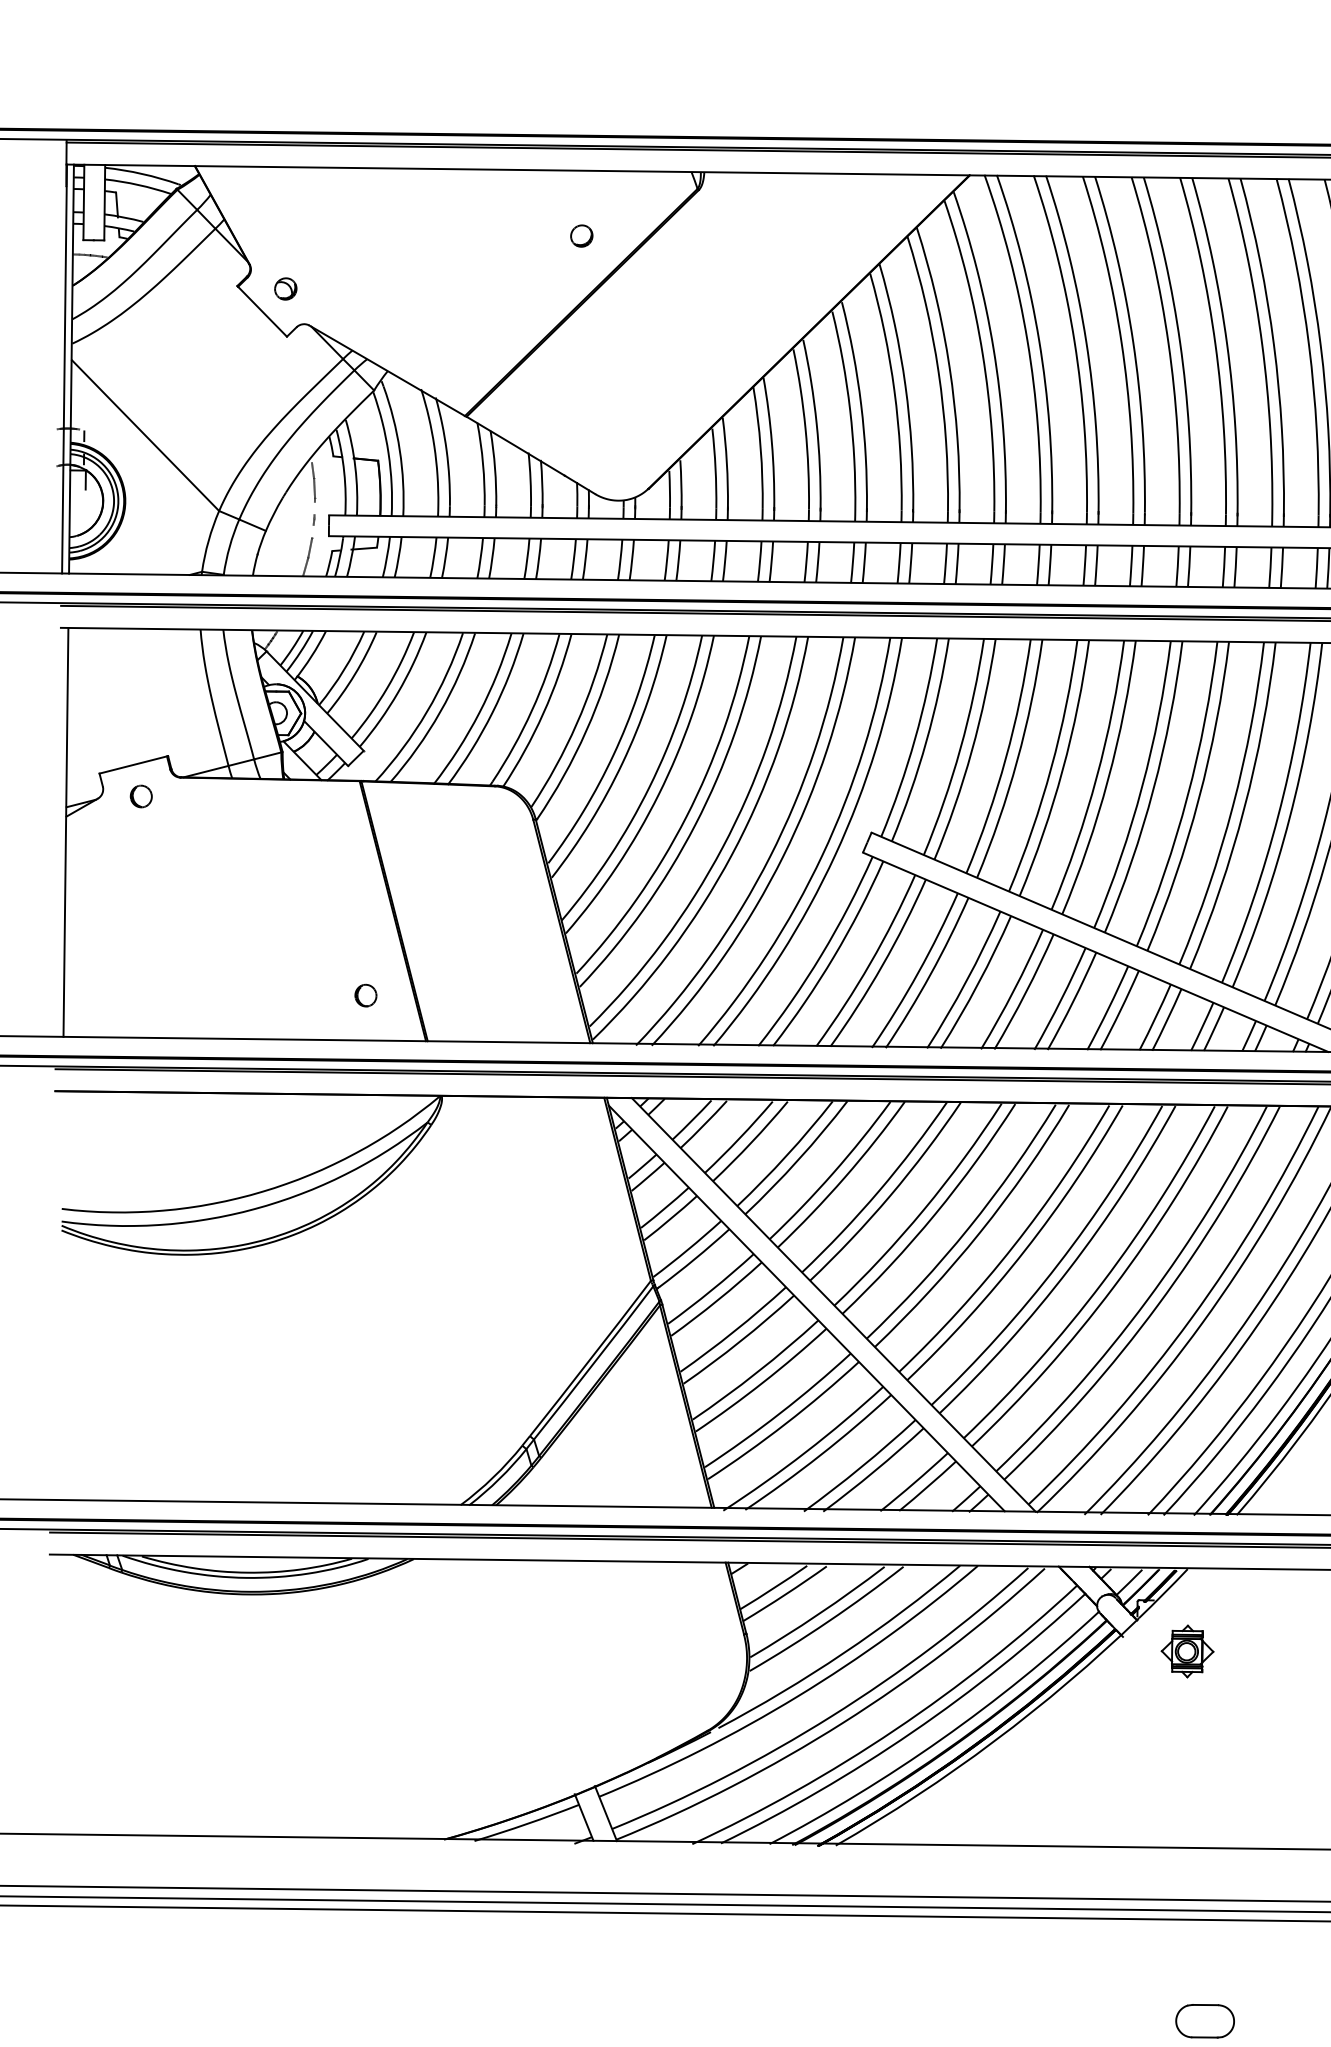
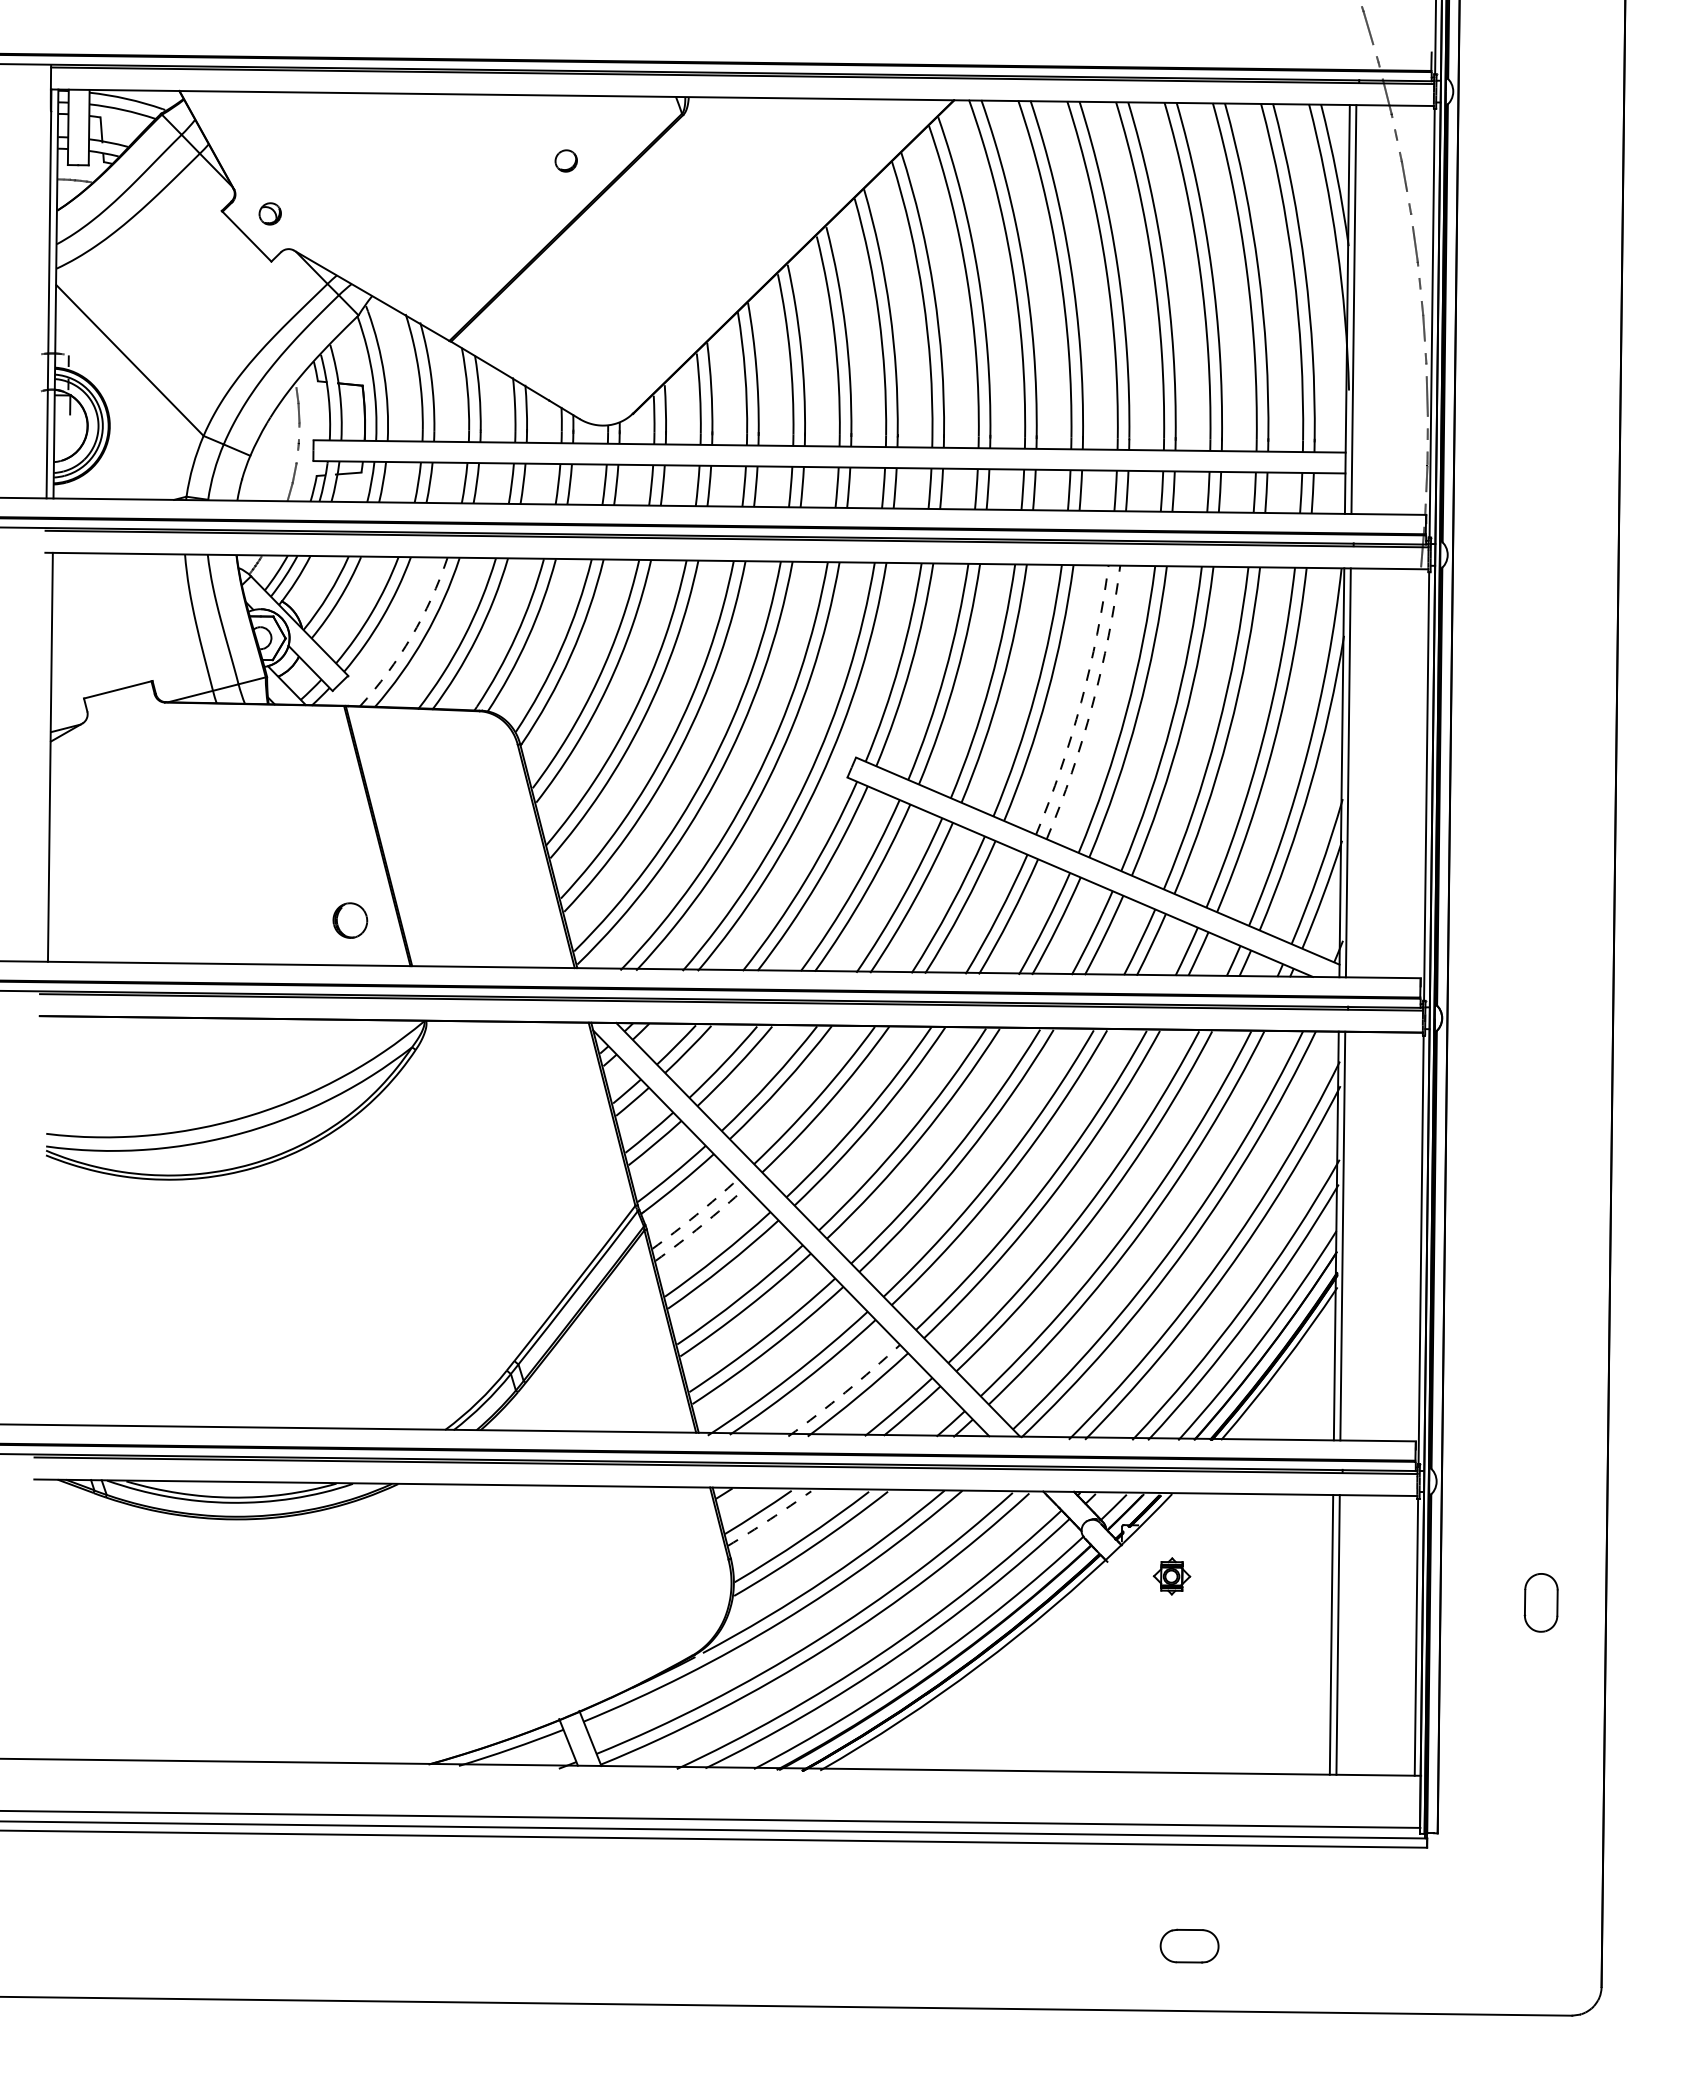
arc: (427, 711) -> (411, 636), solid -> dashed
arc: (1097, 777) -> (1081, 702), solid -> dashed
arc: (1108, 779) -> (1092, 704), solid -> dashed
part: (141, 796) -> (125, 721), removed
part: (366, 995) -> (350, 920), size x1.6
arc: (712, 1290) -> (696, 1215), solid -> dashed
arc: (718, 1300) -> (702, 1225), solid -> dashed
arc: (861, 1467) -> (845, 1392), solid -> dashed
arc: (786, 1594) -> (770, 1519), solid -> dashed
part: (1187, 1651) -> (1171, 1576), size x0.7

